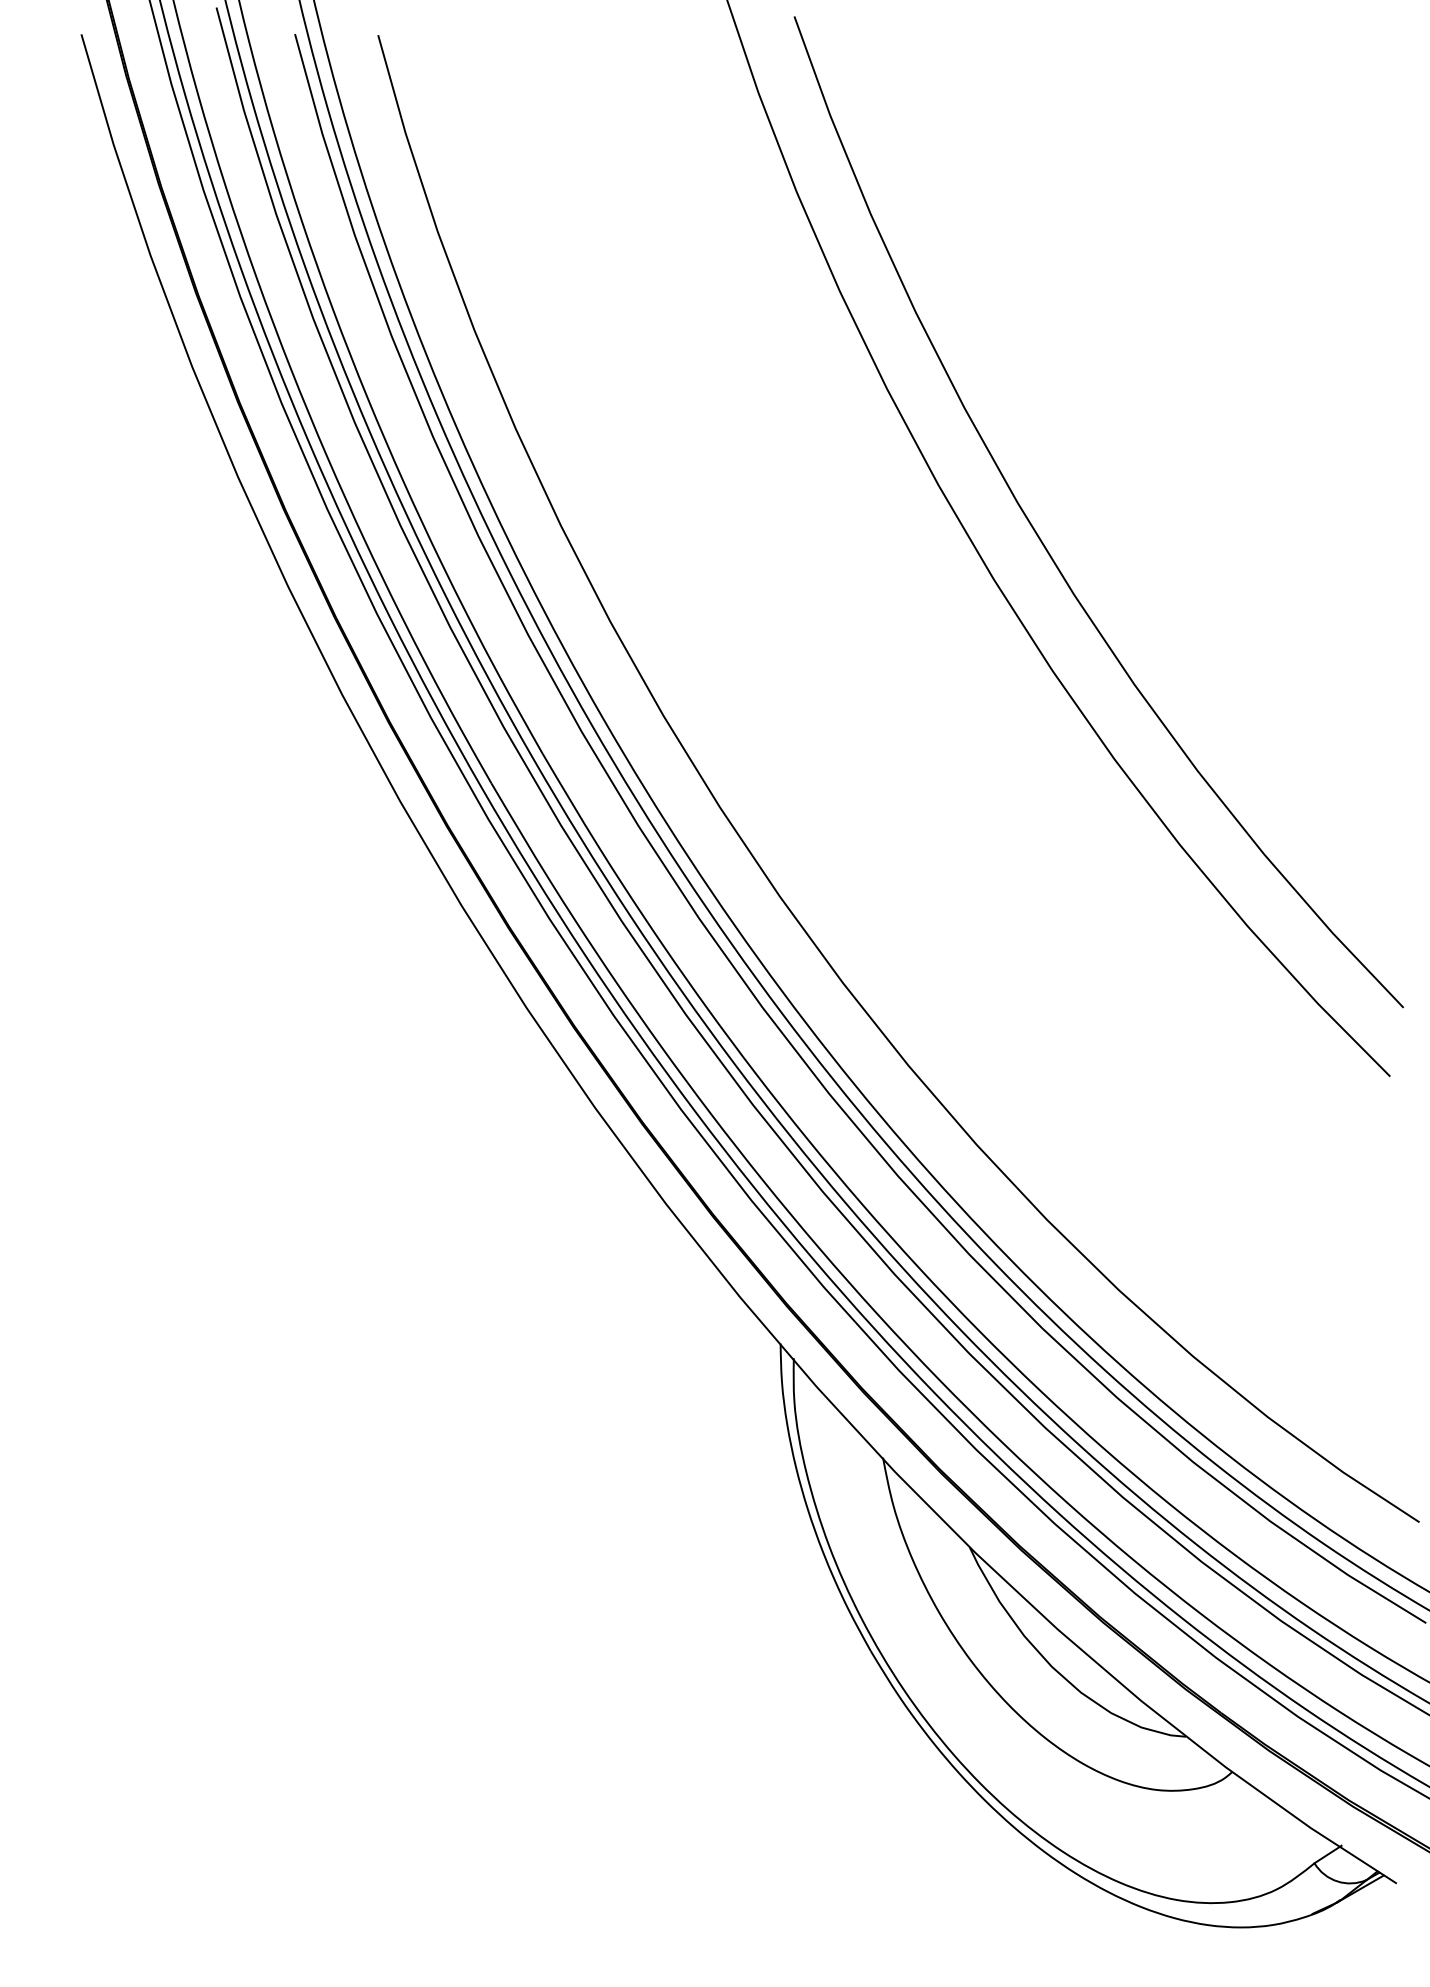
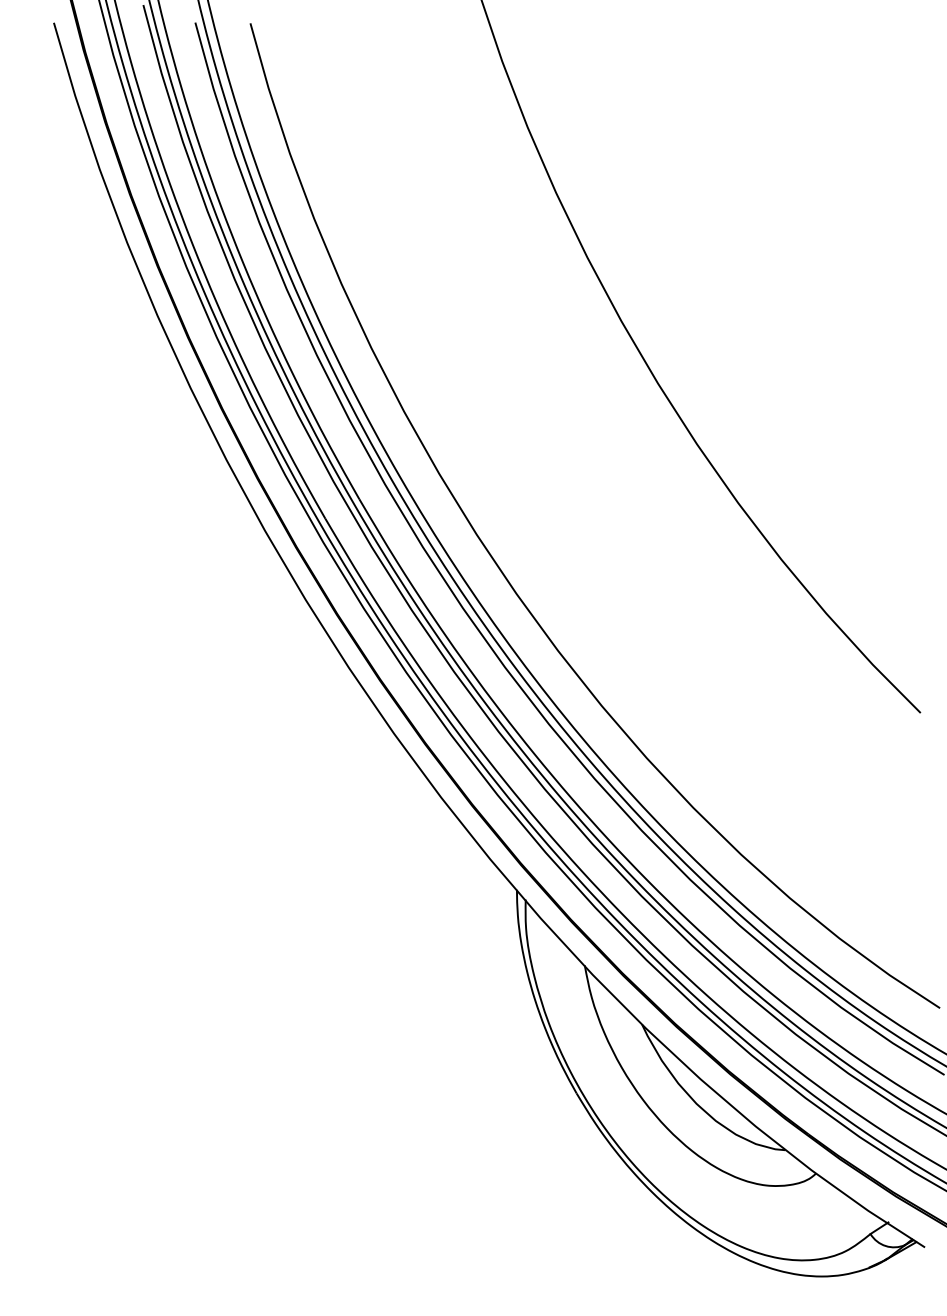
curve: (1042, 539) -> (690, 357), removed

